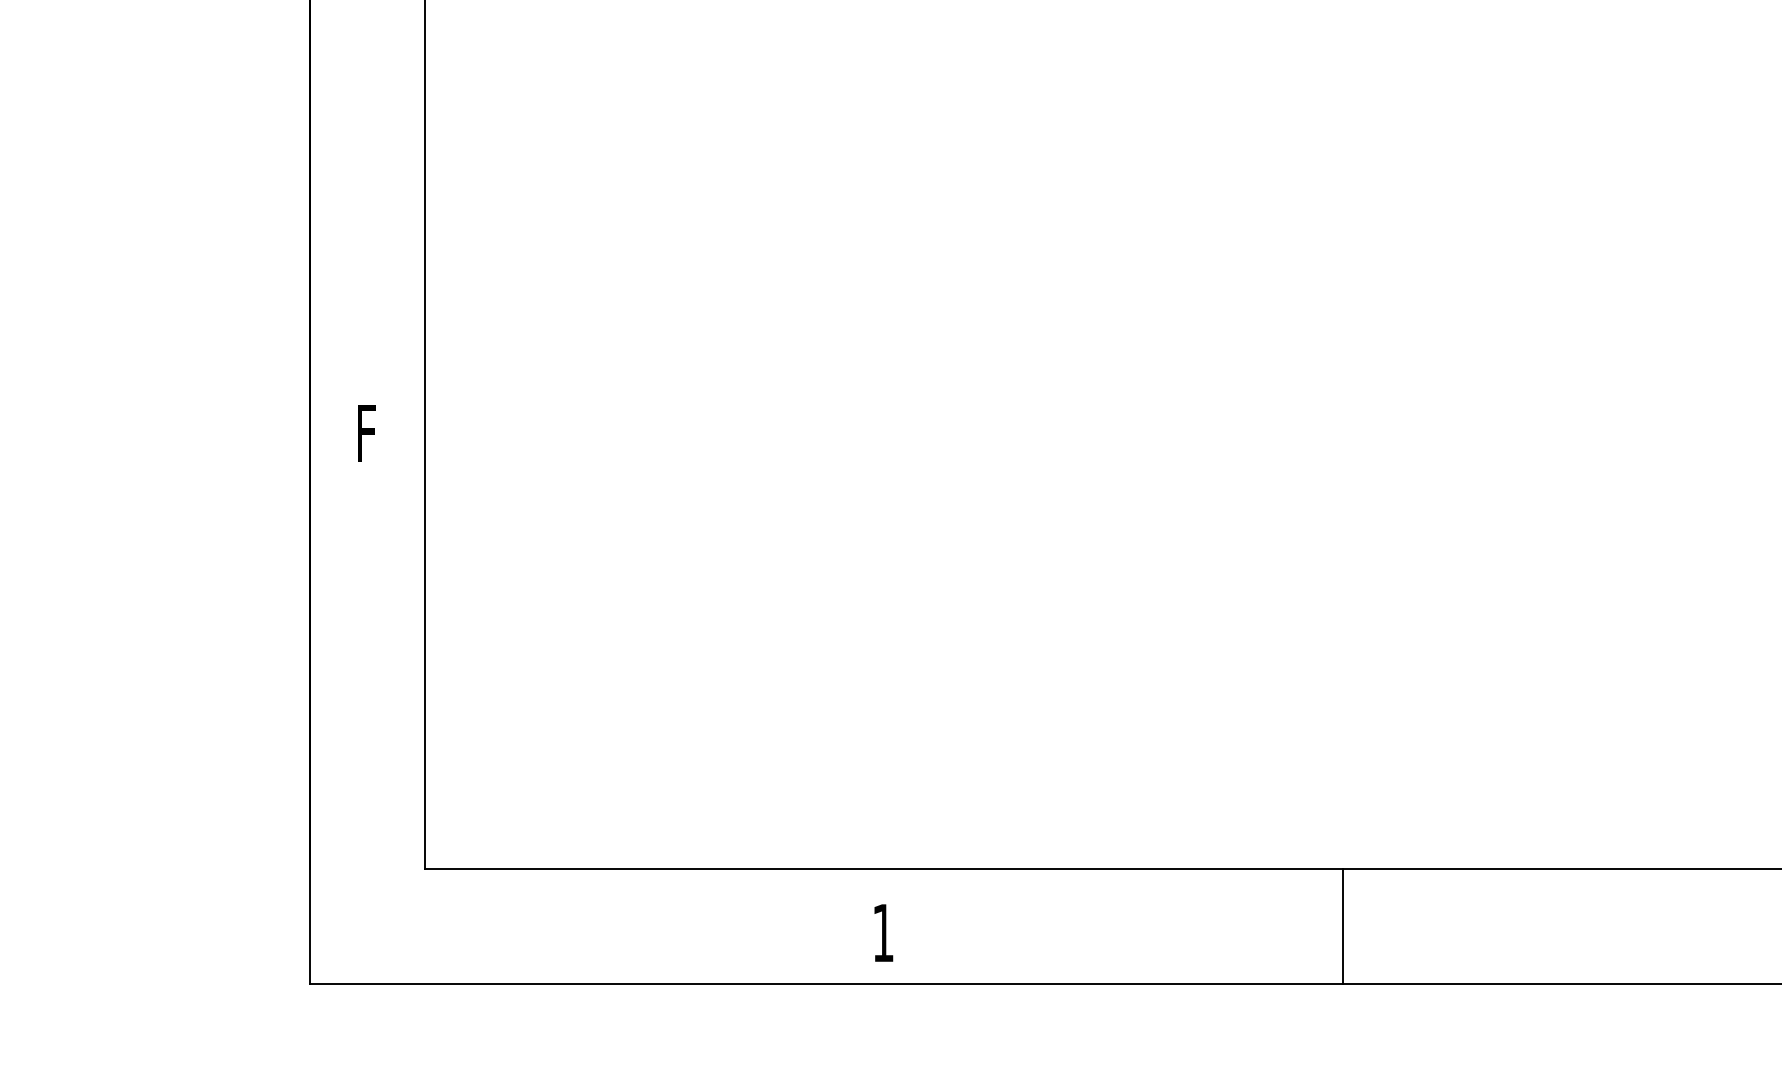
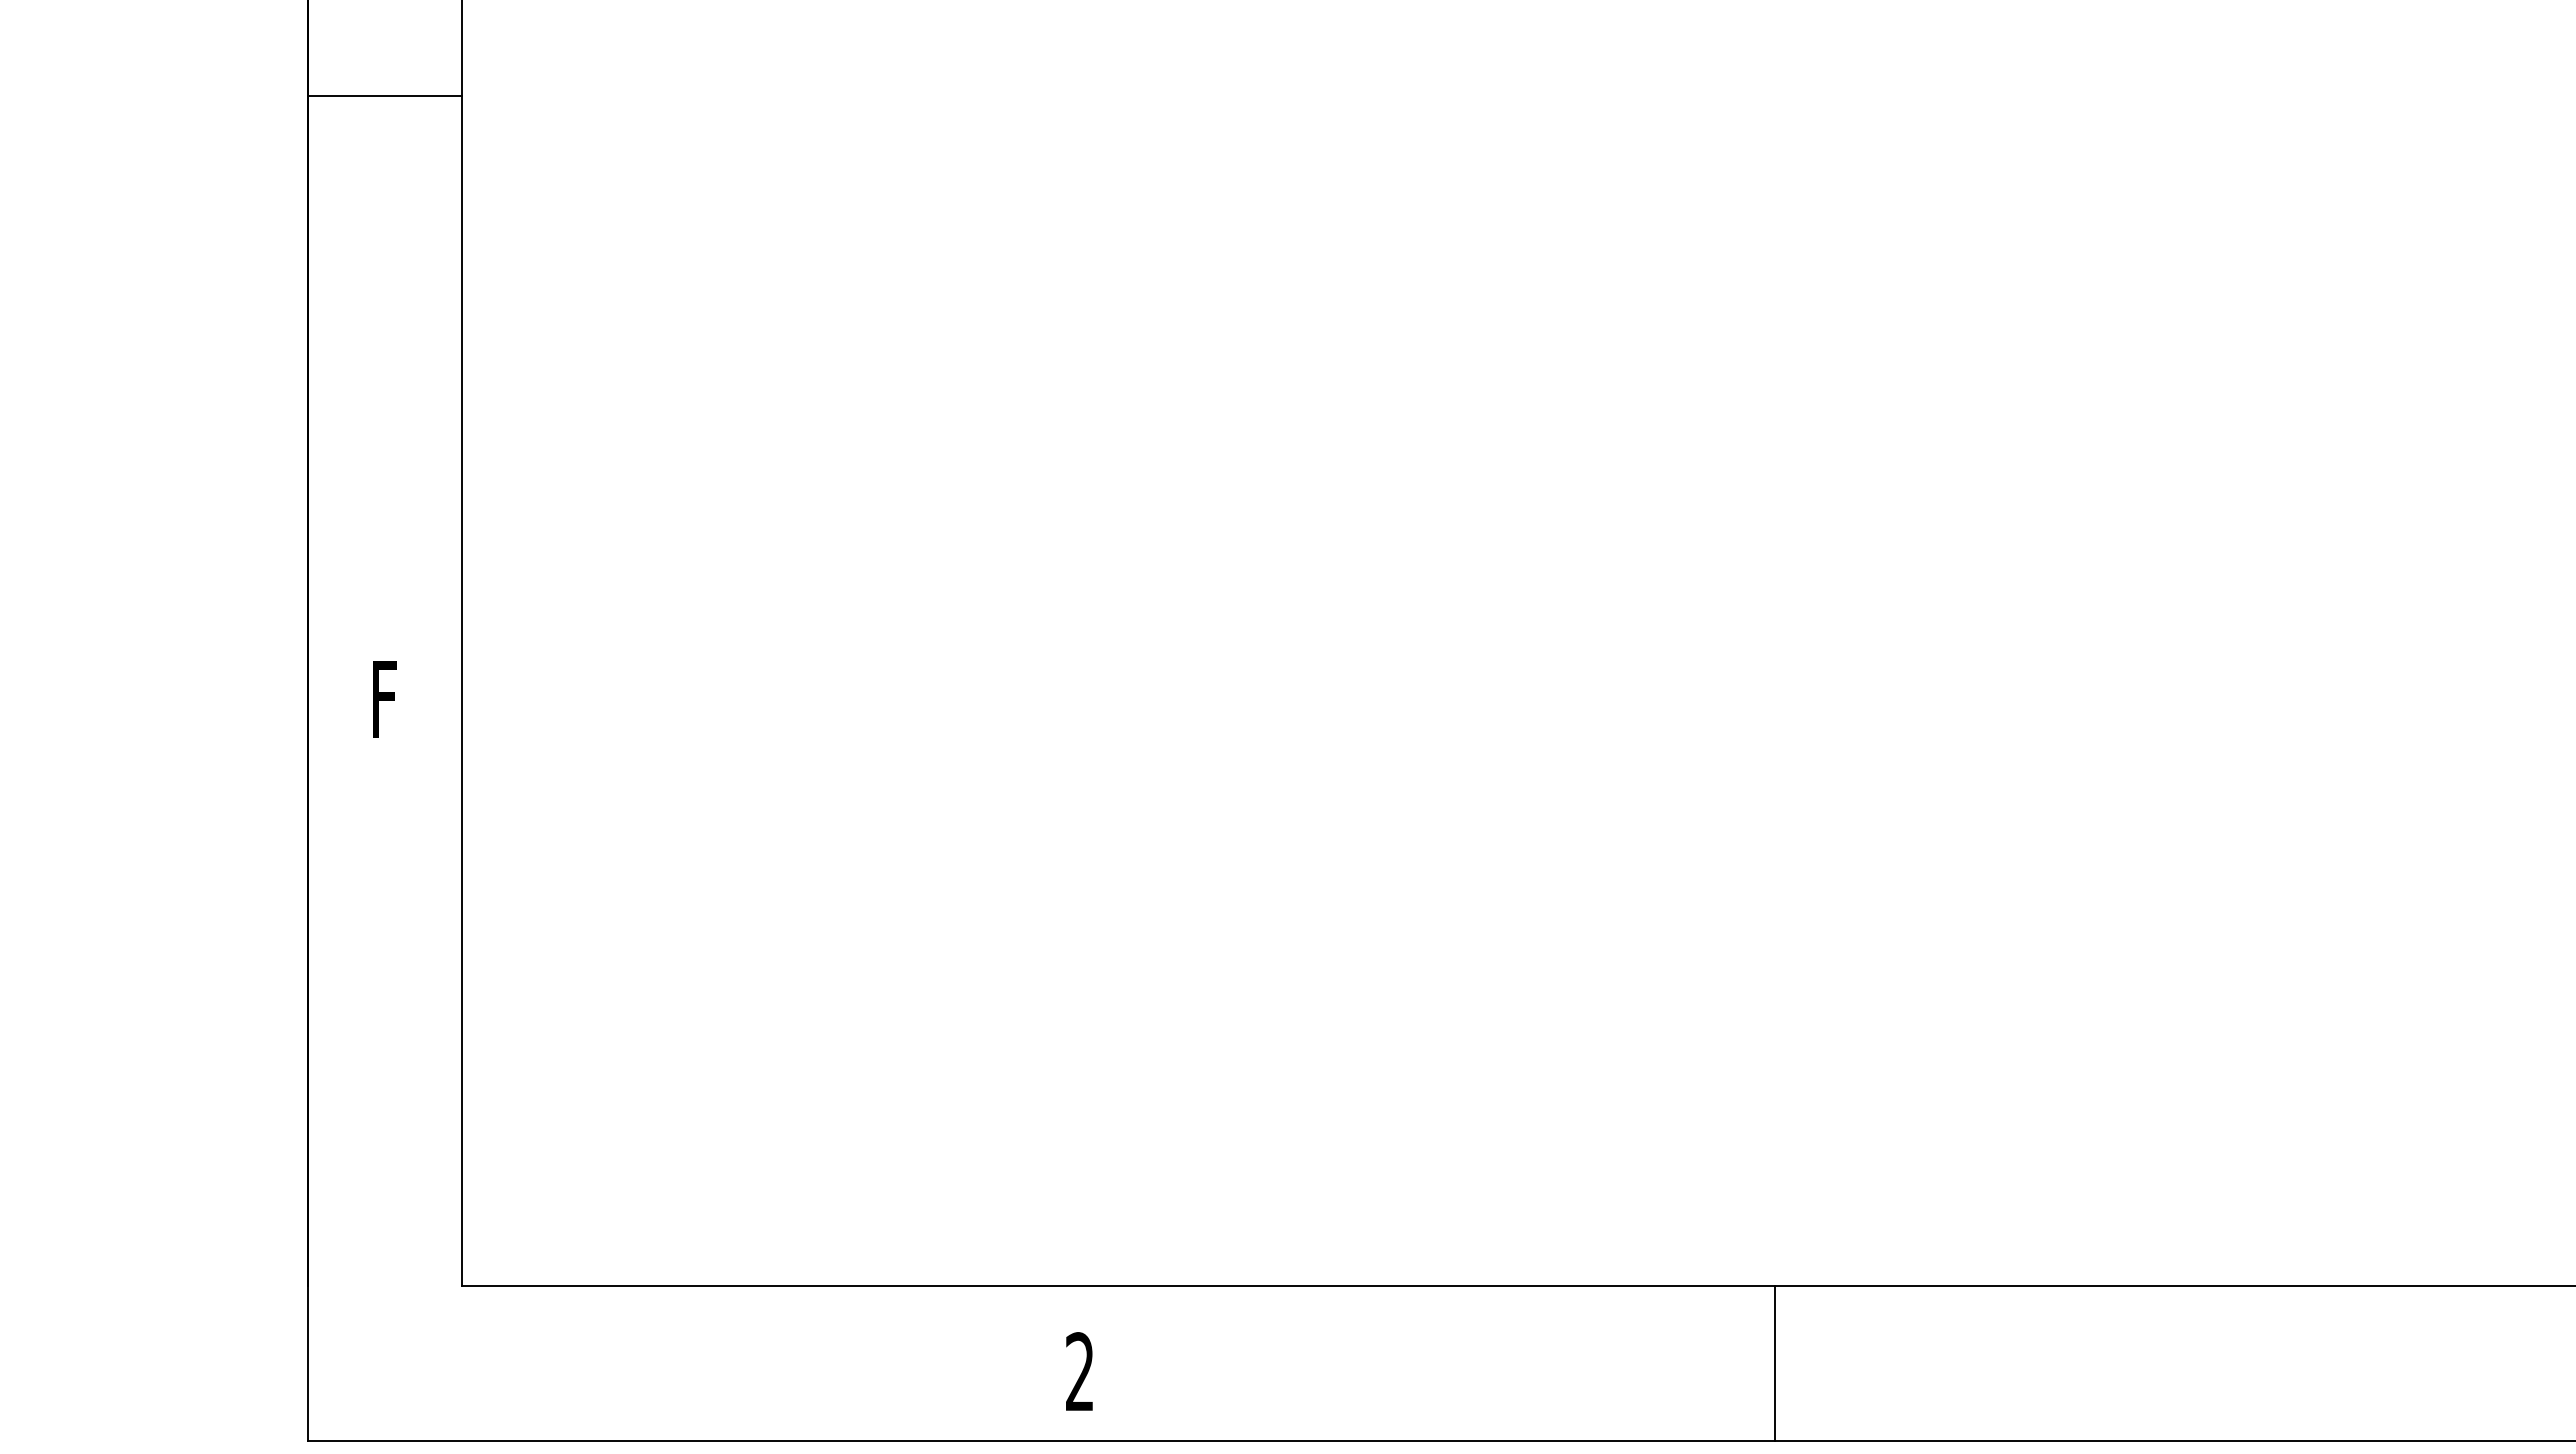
line: (1343, 926) -> (1775, 1363), moved
text: (882, 932) -> (1079, 1371), 1 -> 2

